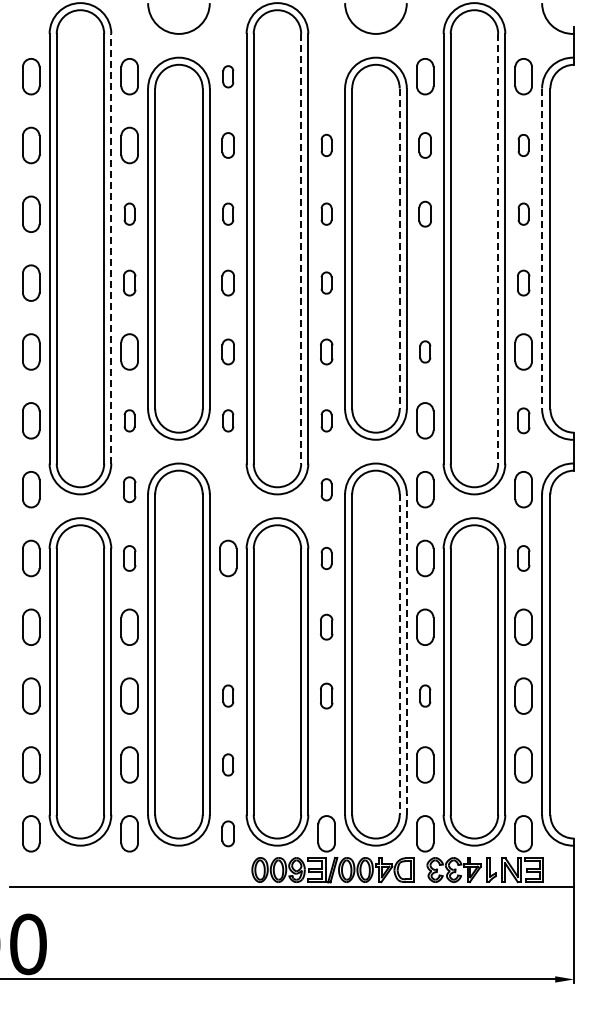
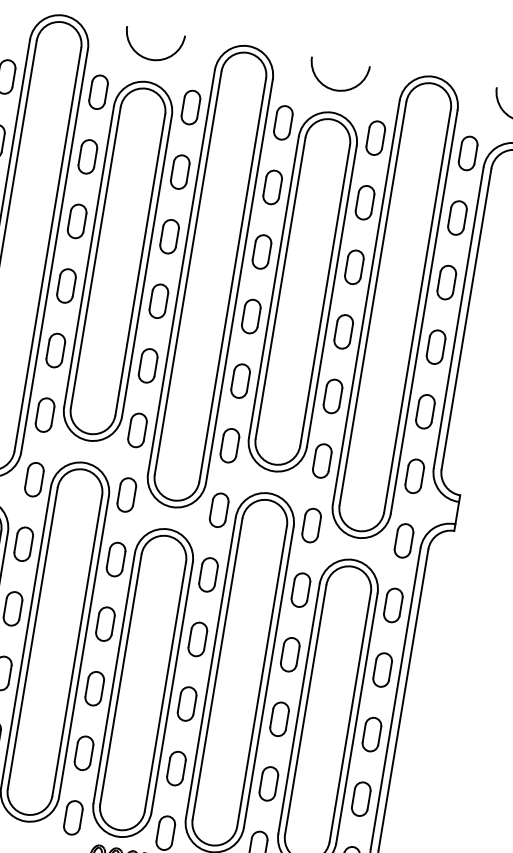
part: (228, 76) -> (191, 107), size x1.67
part: (326, 76) -> (283, 122), added
part: (228, 145) -> (180, 172), size x1.43
part: (326, 145) -> (272, 187), size x1.67
part: (425, 145) -> (365, 202), size x1.43
part: (523, 145) -> (457, 218), size x1.67
part: (129, 213) -> (77, 220), size x1.67
part: (228, 213) -> (169, 235), size x1.67
part: (326, 213) -> (261, 251), size x1.67
part: (425, 213) -> (354, 266), size x1.43
part: (523, 213) -> (446, 281), size x1.67
line: (111, 248) -> (54, 250), dashed -> solid
line: (301, 248) -> (233, 280), dashed -> solid
line: (498, 248) -> (417, 310), dashed -> solid
line: (399, 249) -> (324, 296), dashed -> solid
line: (542, 249) -> (458, 318), dashed -> solid
part: (129, 282) -> (66, 285), size x1.43
part: (228, 282) -> (159, 300), size x1.43
part: (326, 282) -> (251, 315), size x1.67
part: (425, 282) -> (344, 331), added
part: (523, 282) -> (436, 346), size x1.43
part: (228, 351) -> (148, 365), size x1.43
part: (326, 351) -> (240, 380), size x1.43
part: (425, 351) -> (333, 396), size x1.67
part: (129, 420) -> (44, 414), size x1.67
part: (228, 420) -> (137, 430), size x1.67
part: (326, 420) -> (229, 445), size x1.67
part: (523, 420) -> (414, 476), size x1.43
part: (129, 489) -> (34, 479), size x1.43
part: (228, 489) -> (127, 494), added
part: (326, 489) -> (219, 510), size x1.67
part: (129, 558) -> (23, 544), size x1.43
part: (326, 558) -> (208, 574), size x1.67
part: (523, 558) -> (393, 605), size x1.43
part: (228, 626) -> (105, 623), added
part: (326, 626) -> (197, 638), size x1.43
line: (406, 654) -> (268, 677), dashed -> solid
line: (399, 655) -> (261, 677), dashed -> solid
part: (228, 695) -> (95, 688), size x1.67
part: (326, 695) -> (187, 703), size x1.43
part: (425, 695) -> (279, 718), size x1.67
part: (228, 764) -> (84, 752), size x1.67
part: (326, 764) -> (176, 768), added
part: (228, 833) -> (73, 817), size x1.43

